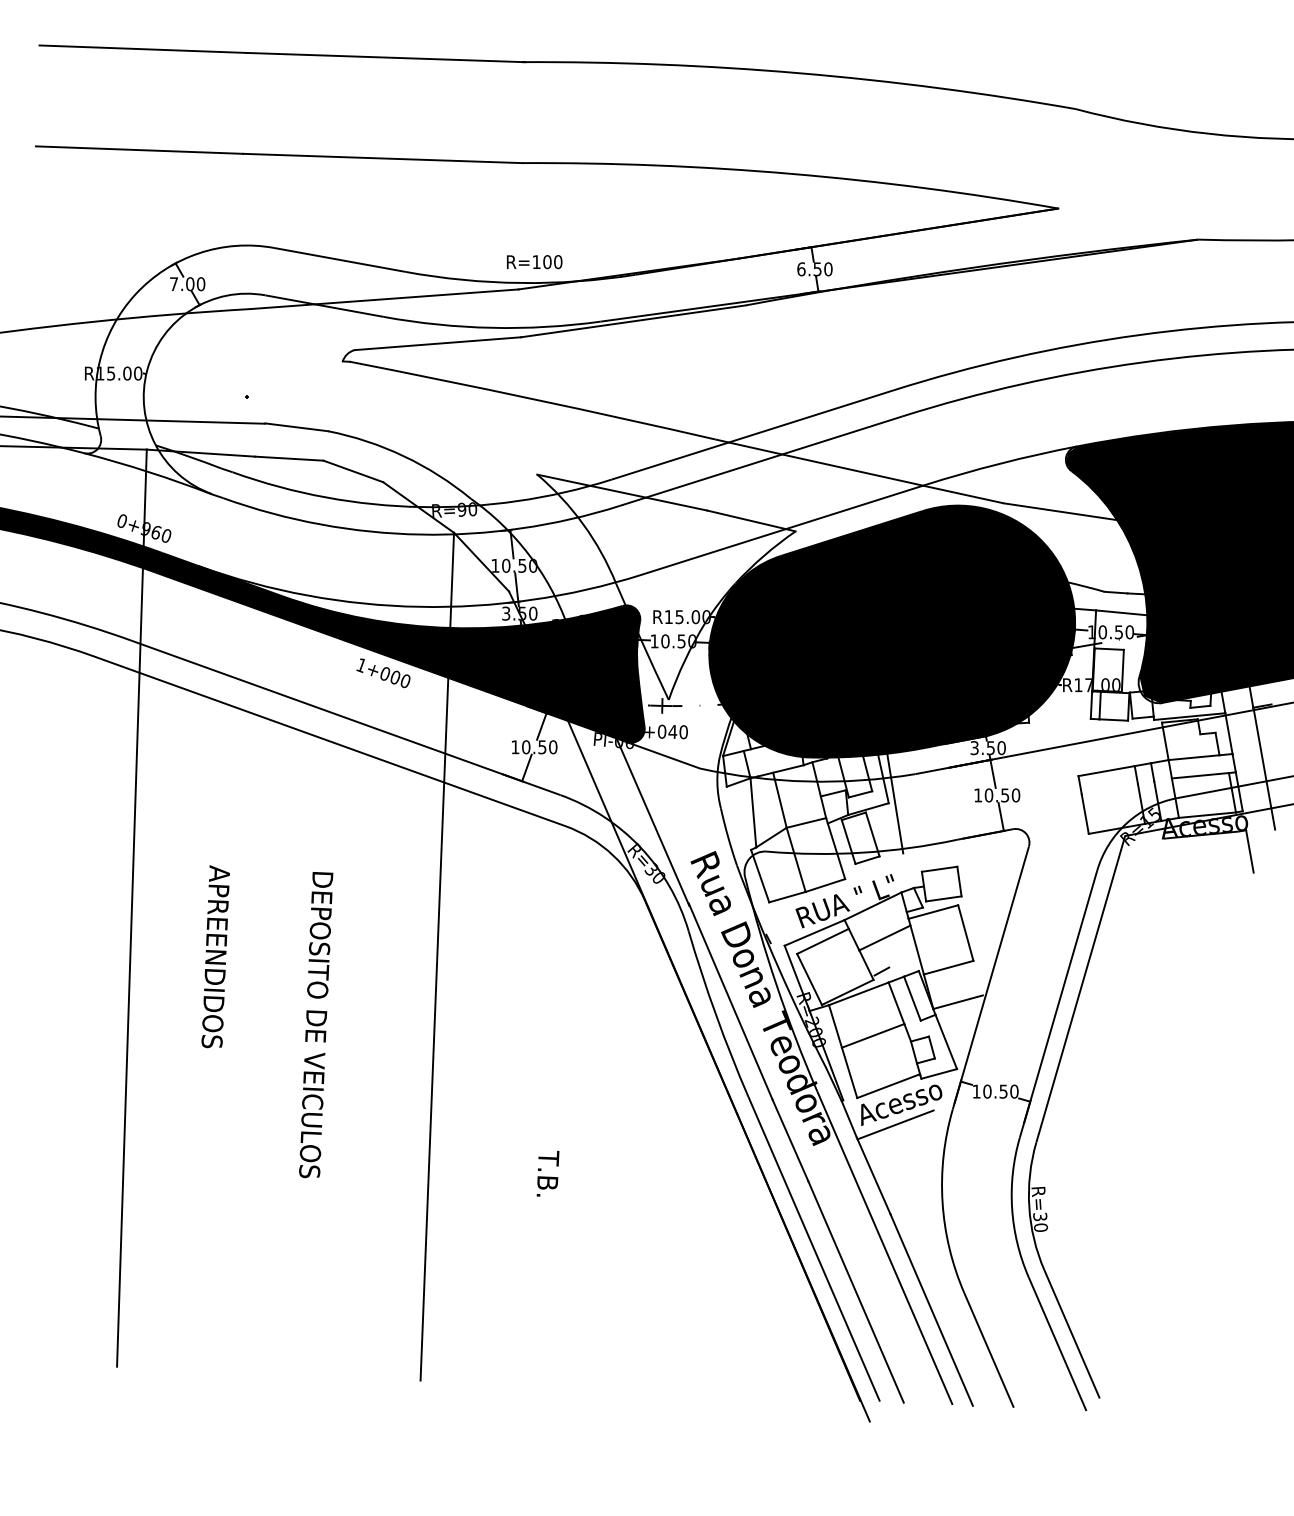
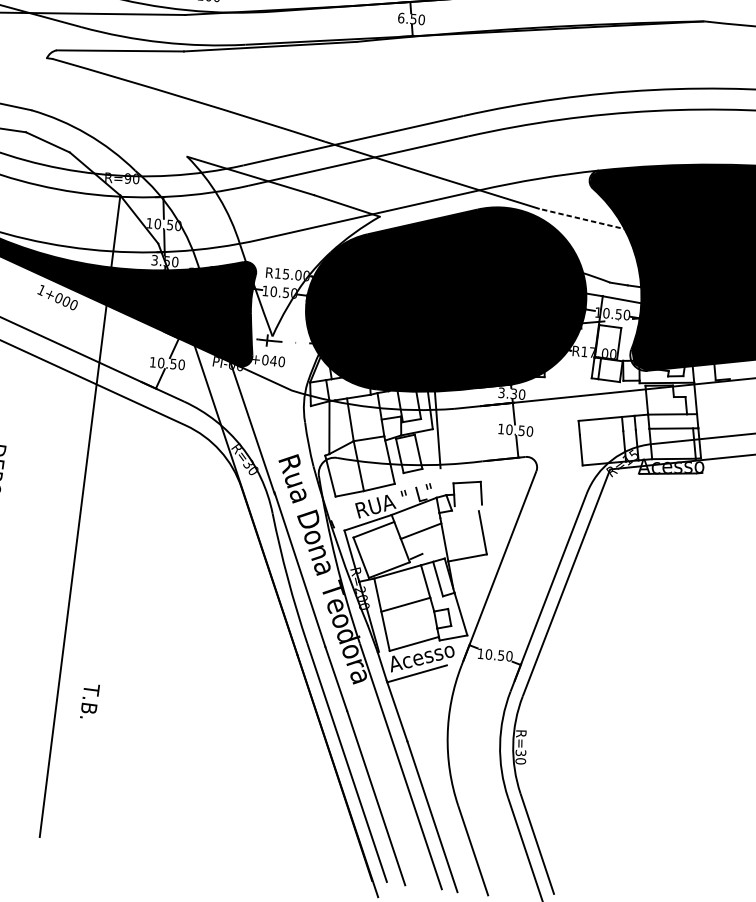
line: (1062, 512) -> (583, 219), solid -> dashed
text: (990, 747) -> (513, 393), 3.50 -> 3.30
line: (1264, 768) -> (720, 427), removed
line: (1249, 851) -> (703, 489), removed
line: (943, 898) -> (468, 505), removed
line: (933, 911) -> (459, 514), removed
line: (957, 1002) -> (472, 584), removed
text: (547, 1173) -> (89, 701), moved

